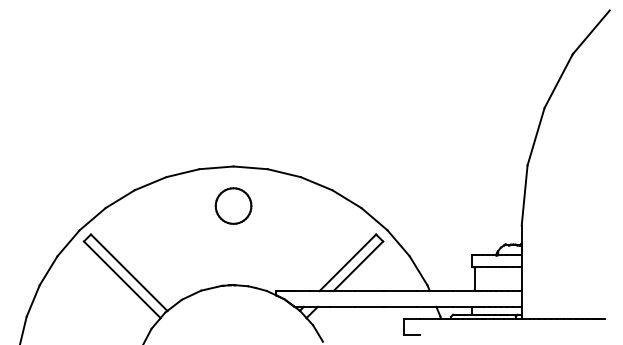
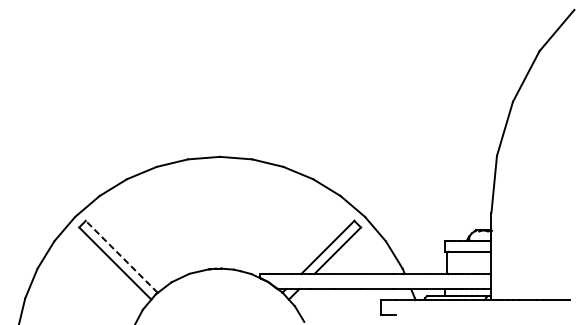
part: (233, 205) -> (220, 193), removed
line: (128, 272) -> (121, 256), solid -> dashed

